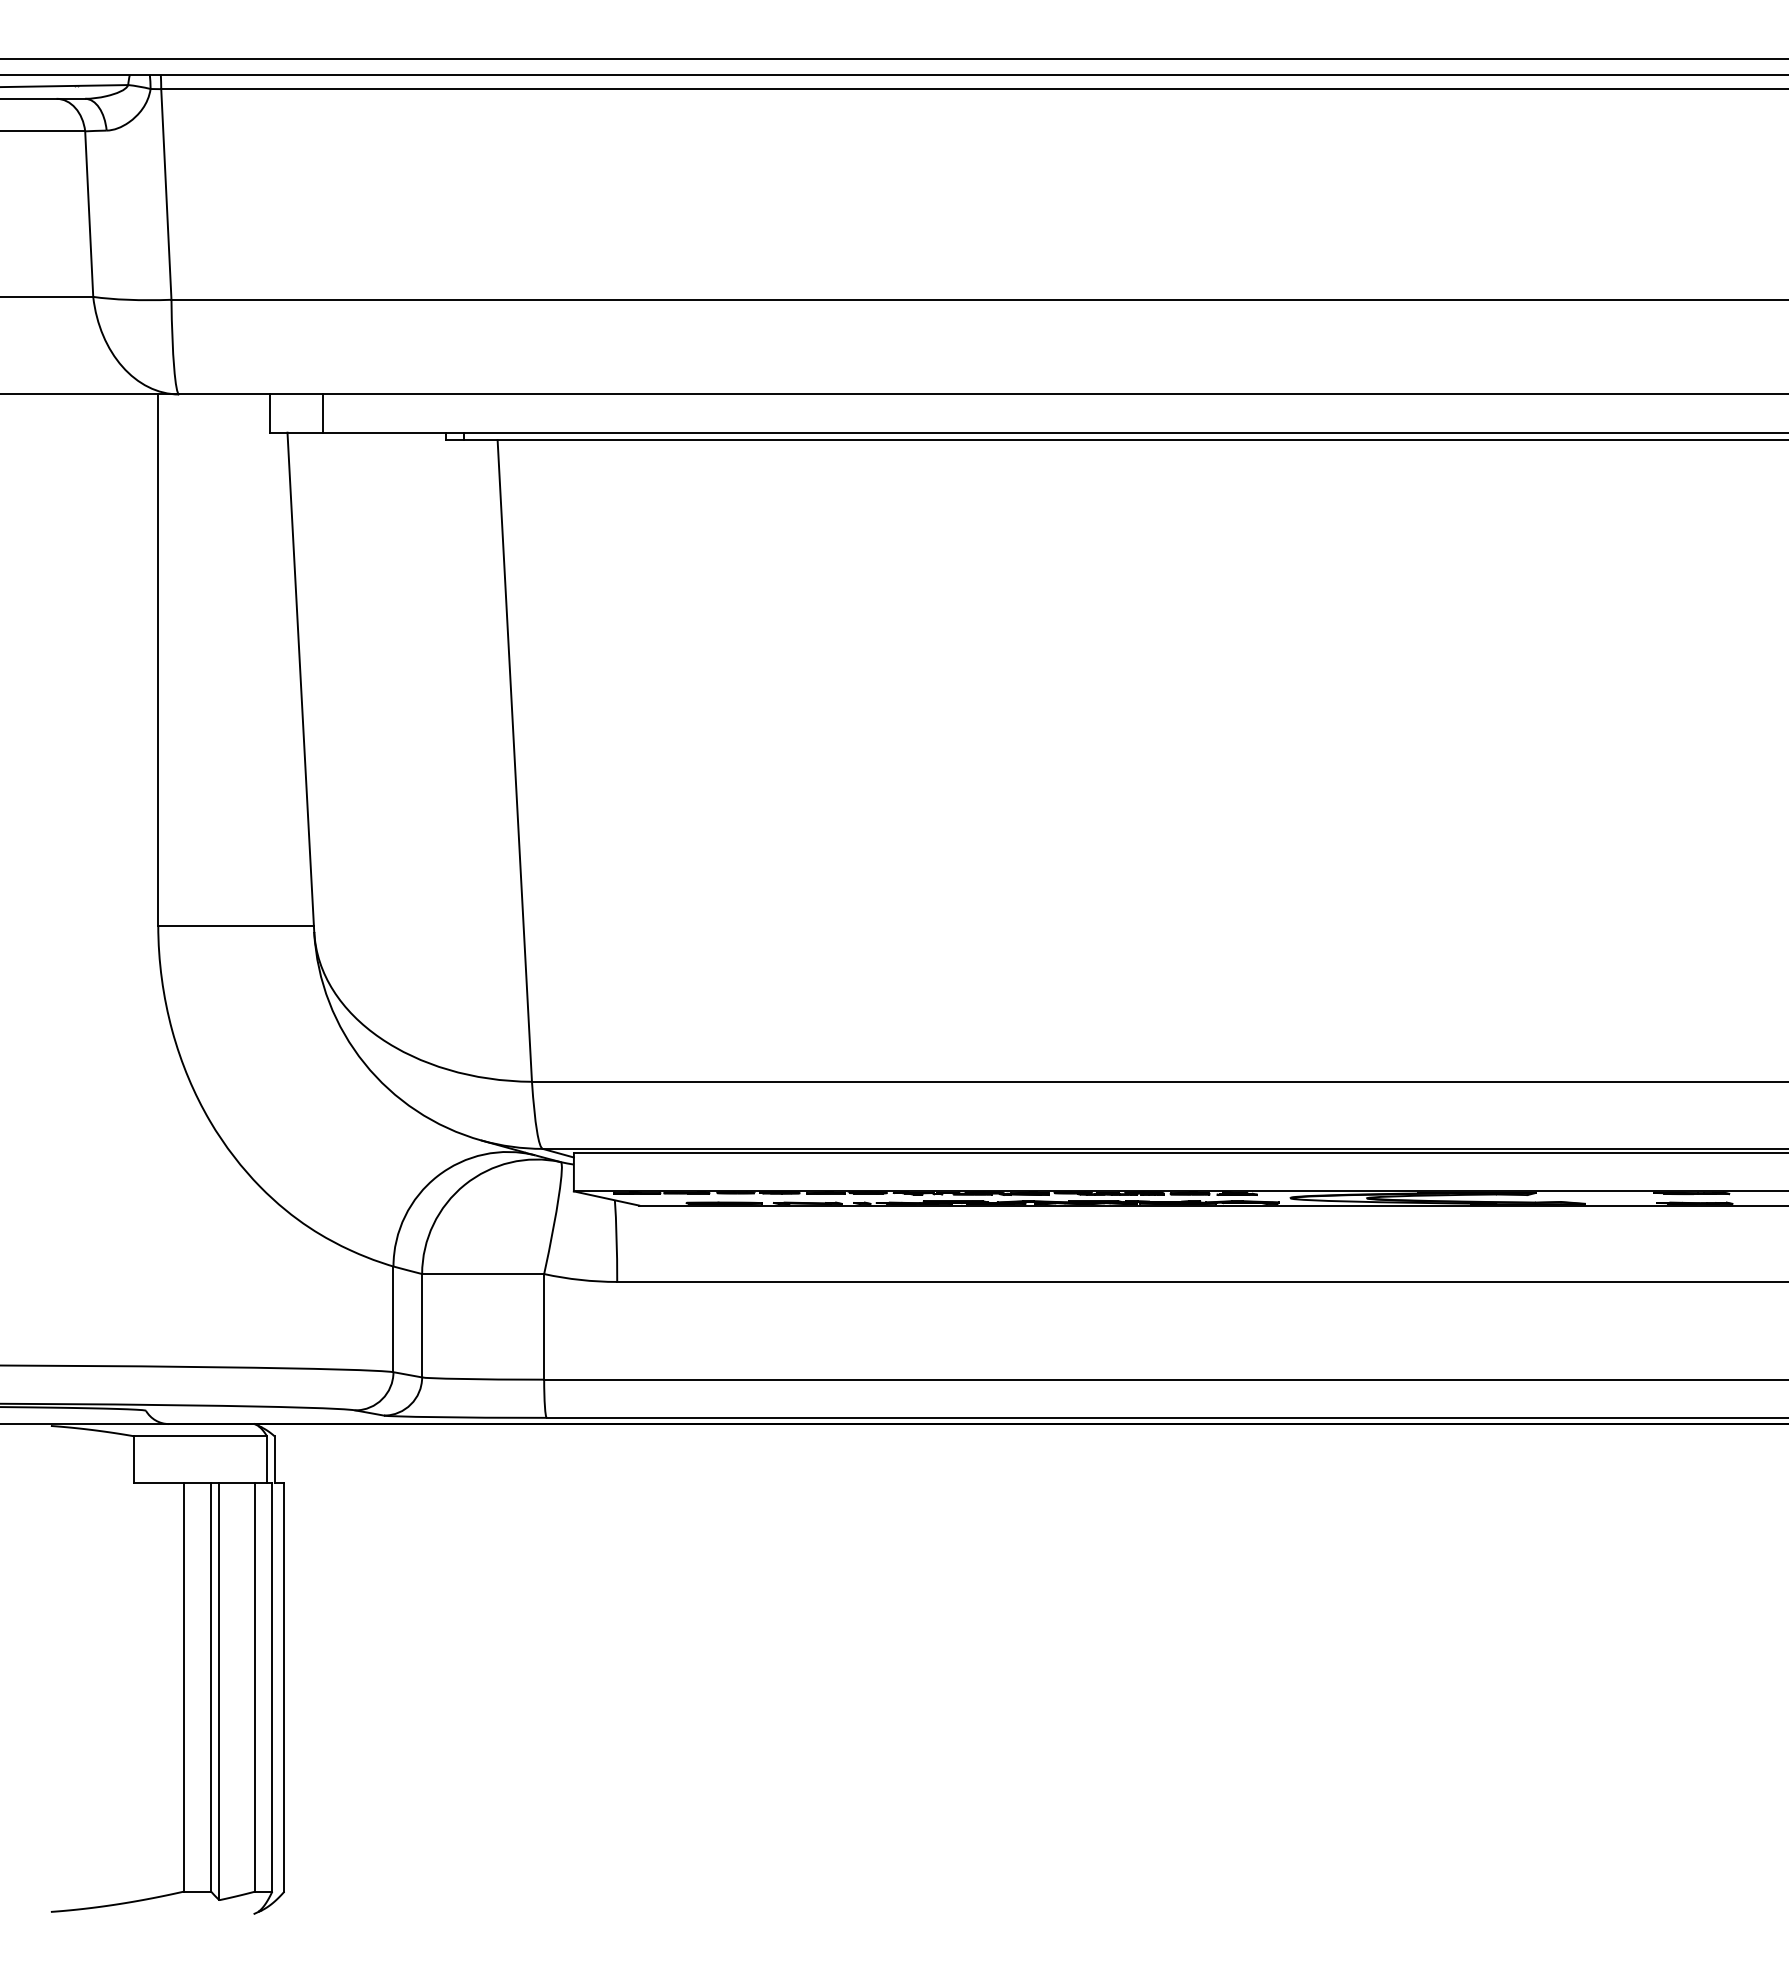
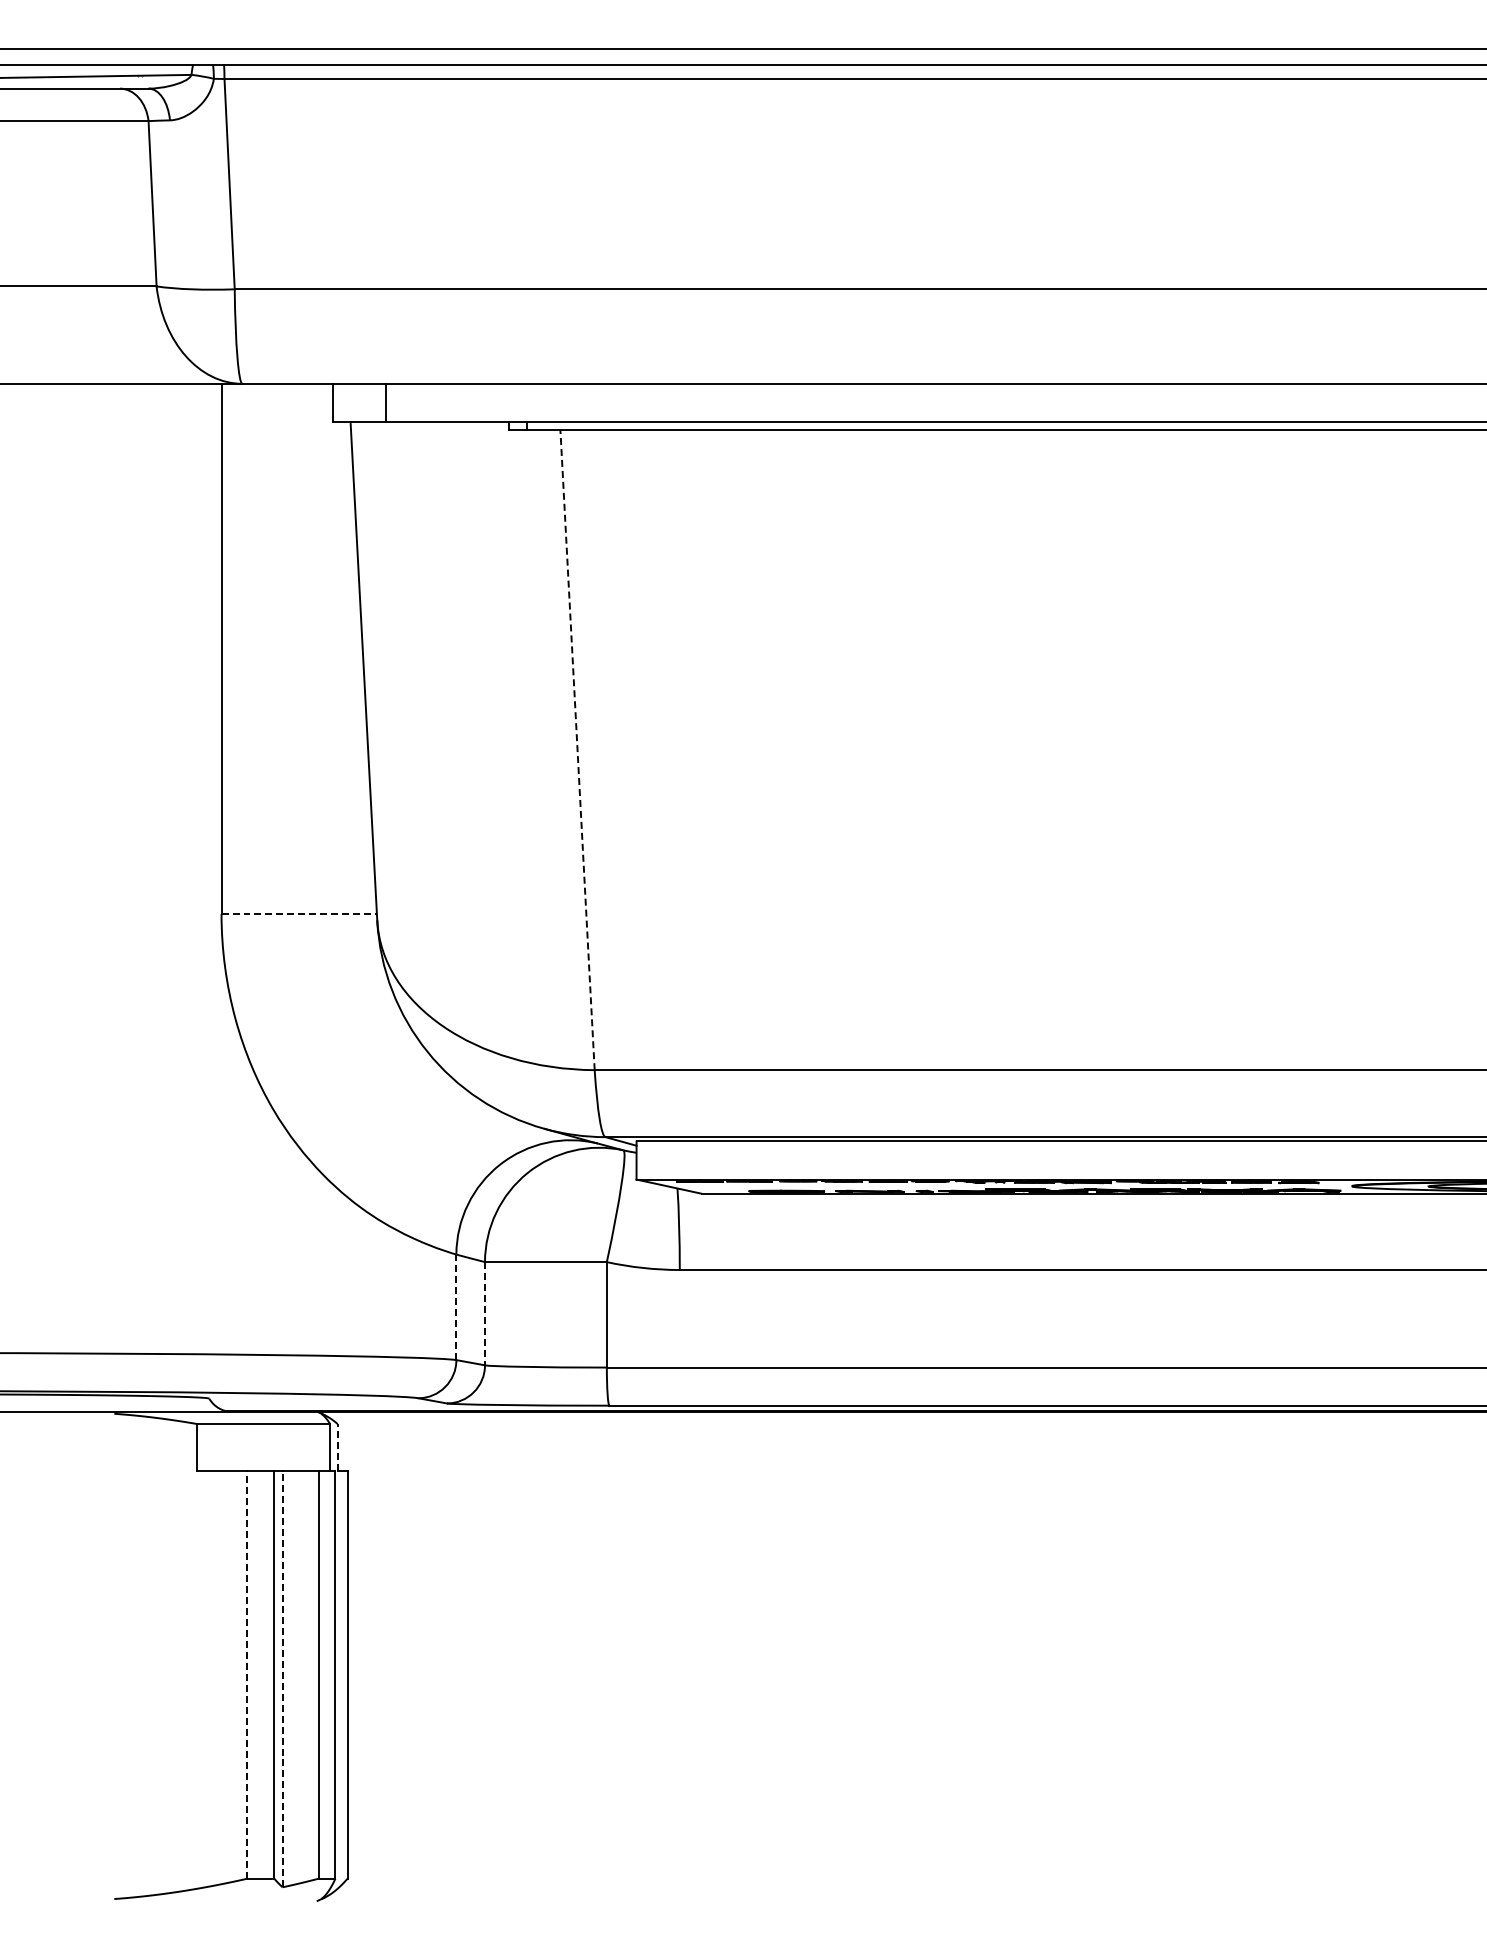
line: (514, 760) -> (577, 749), solid -> dashed
line: (236, 925) -> (299, 914), solid -> dashed
line: (393, 1319) -> (456, 1307), solid -> dashed
line: (422, 1325) -> (485, 1313), solid -> dashed
line: (274, 1459) -> (337, 1447), solid -> dashed
line: (184, 1686) -> (247, 1673), solid -> dashed
line: (219, 1691) -> (282, 1678), solid -> dashed

